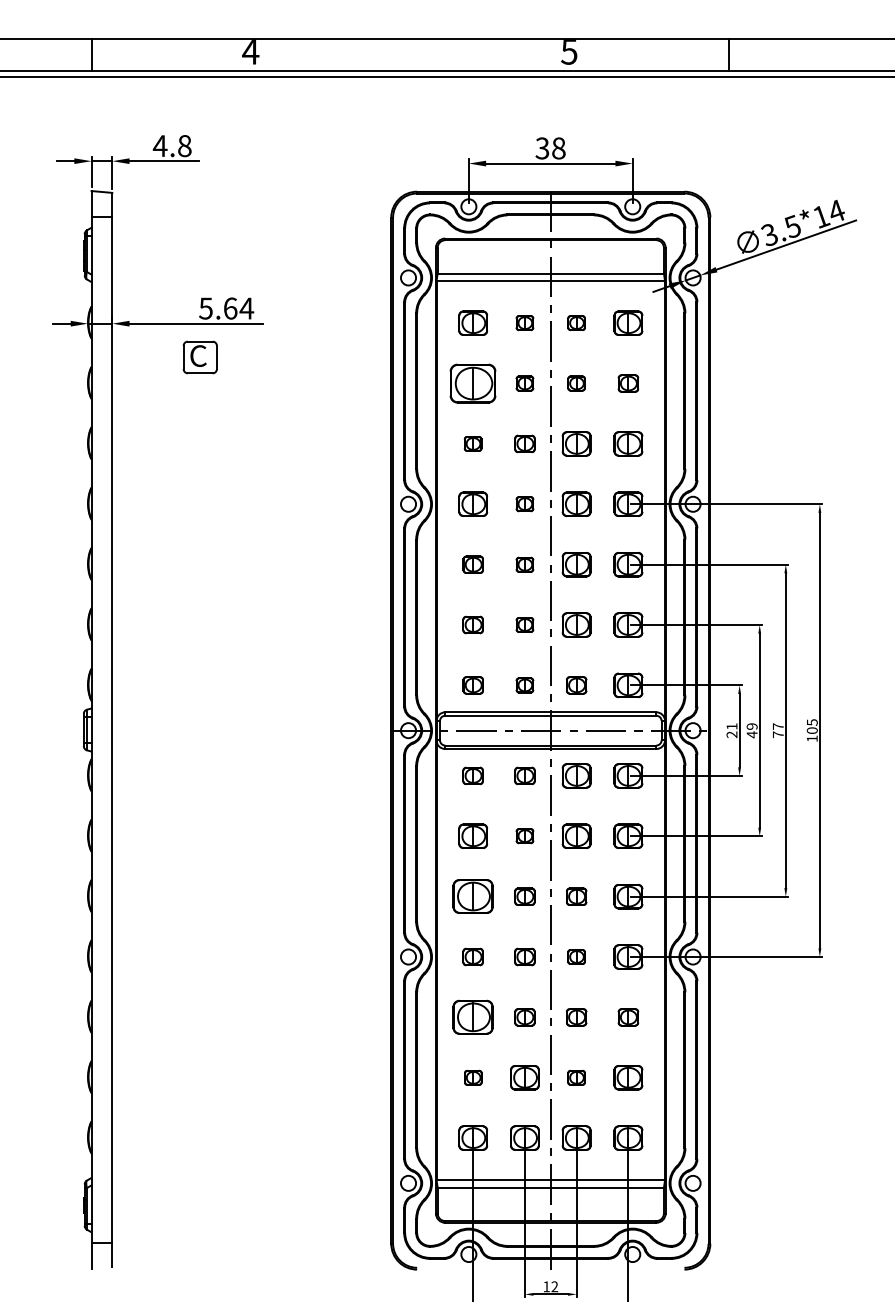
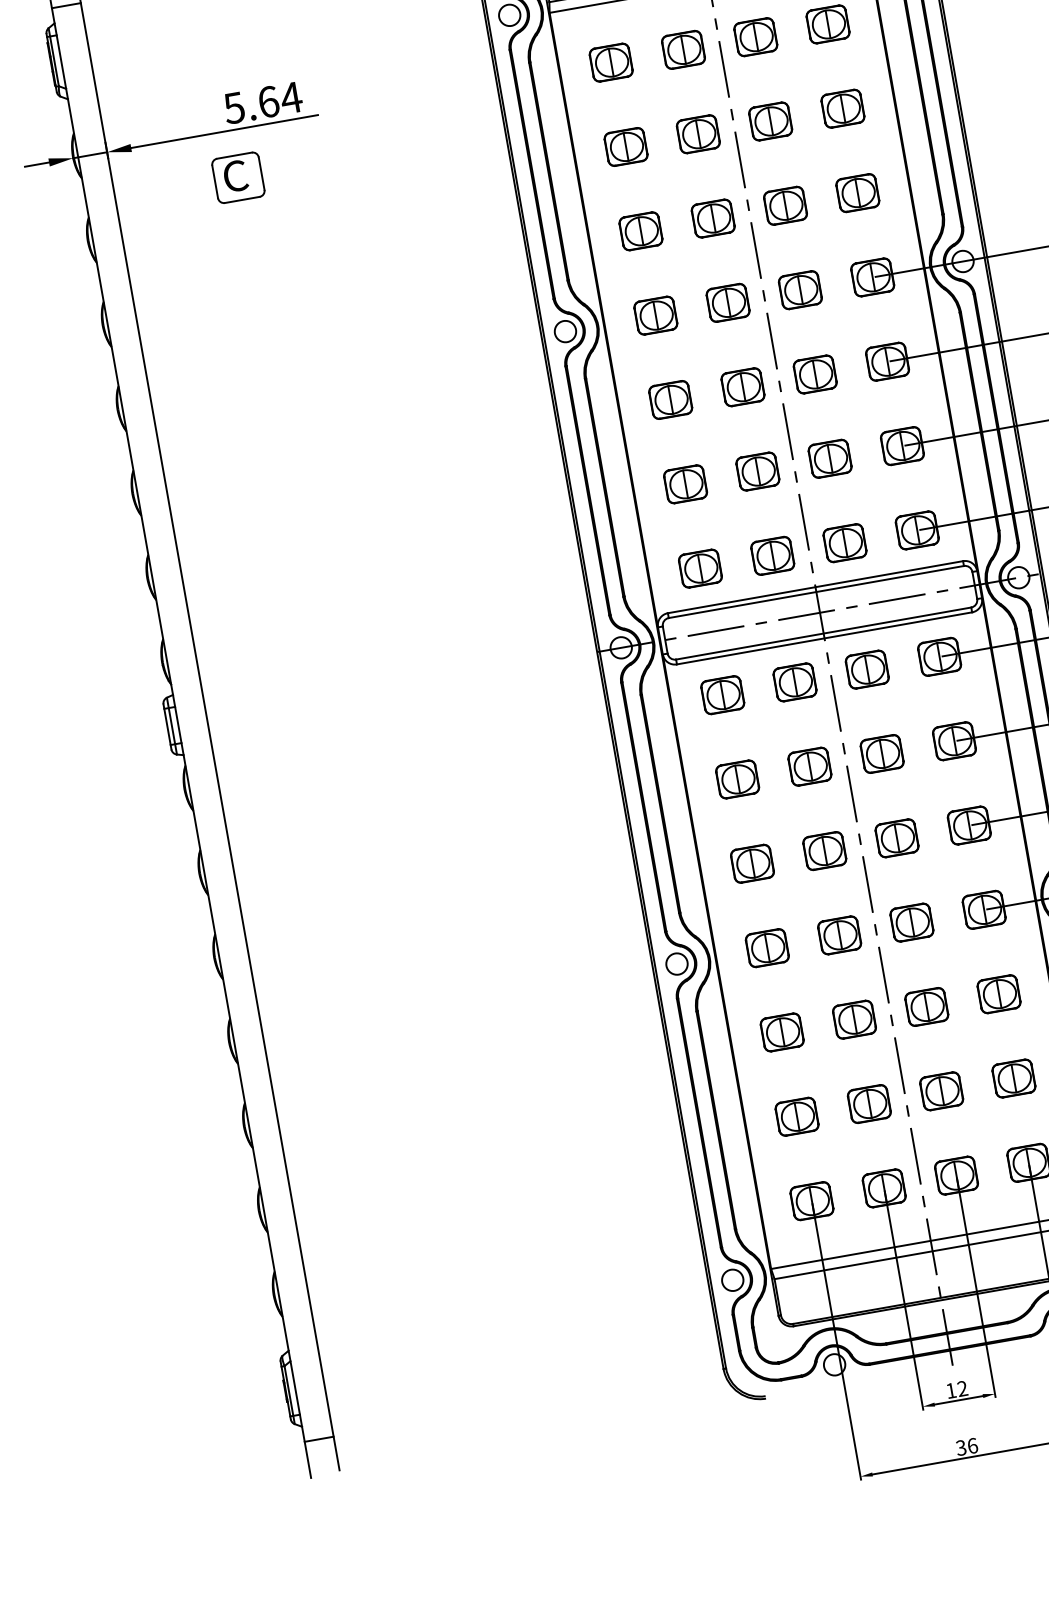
part: (524, 322) -> (682, 49), size x1.67
part: (576, 322) -> (755, 36), size x1.67
part: (473, 383) -> (626, 146), size x0.62
part: (524, 383) -> (697, 134), size x1.67
part: (576, 383) -> (770, 121), size x1.67
part: (628, 383) -> (843, 108), size x1.43
part: (472, 443) -> (639, 230), size x1.67
part: (524, 443) -> (712, 218), size x1.43
part: (524, 503) -> (727, 301), size x1.67
part: (473, 564) -> (671, 399), size x1.43
part: (524, 564) -> (742, 387), size x1.67
part: (472, 624) -> (684, 483), size x1.43
part: (524, 624) -> (757, 470), size x1.67
part: (473, 685) -> (700, 568), size x1.43
part: (524, 685) -> (772, 556), size x1.67
part: (576, 685) -> (844, 543), size x1.43
part: (472, 775) -> (721, 694), size x1.43
part: (524, 775) -> (794, 681), size x1.43
part: (524, 835) -> (809, 765), size x1.67
part: (473, 896) -> (752, 863), size x0.71
part: (524, 896) -> (824, 850), size x1.43
part: (576, 896) -> (896, 838), size x1.43
part: (472, 956) -> (766, 947), size x1.43
part: (524, 956) -> (838, 934), size x1.43
part: (576, 956) -> (911, 921), size x1.67
part: (473, 1017) -> (782, 1032), size x0.71
part: (524, 1017) -> (853, 1019), size x1.43
part: (576, 1017) -> (926, 1007), size x1.43
part: (628, 1017) -> (999, 994), size x1.43
part: (473, 1077) -> (797, 1116), size x1.67
part: (576, 1077) -> (941, 1091), size x1.67

